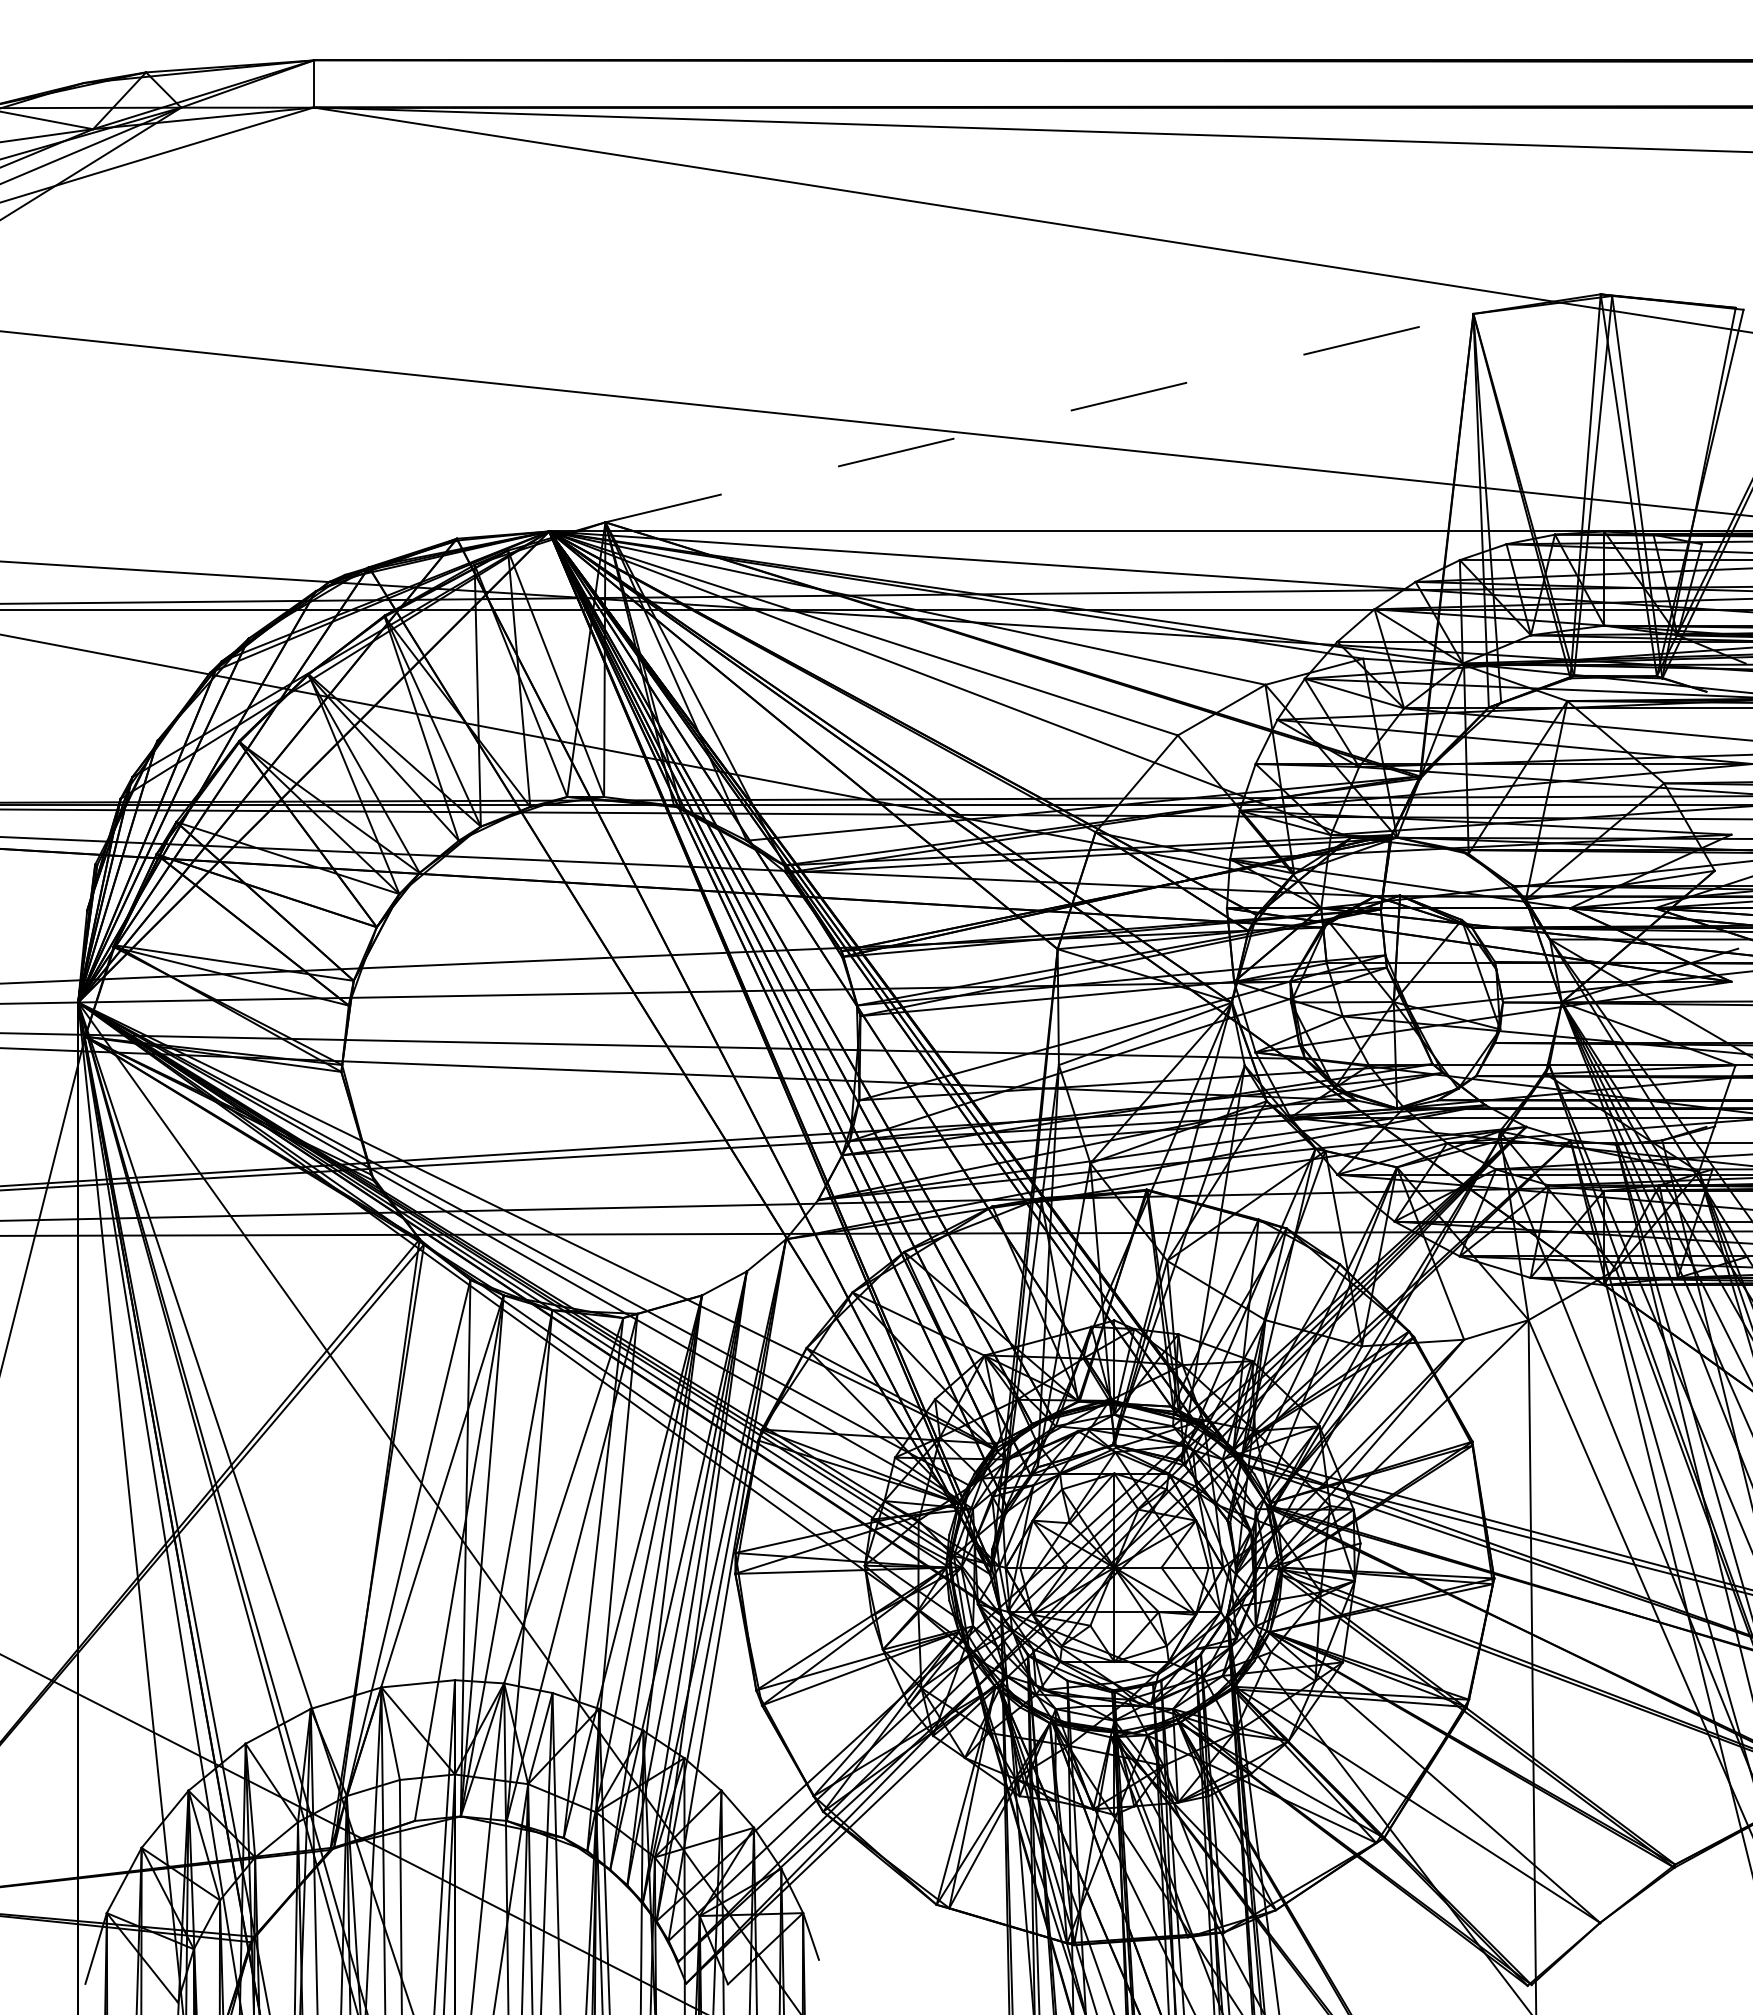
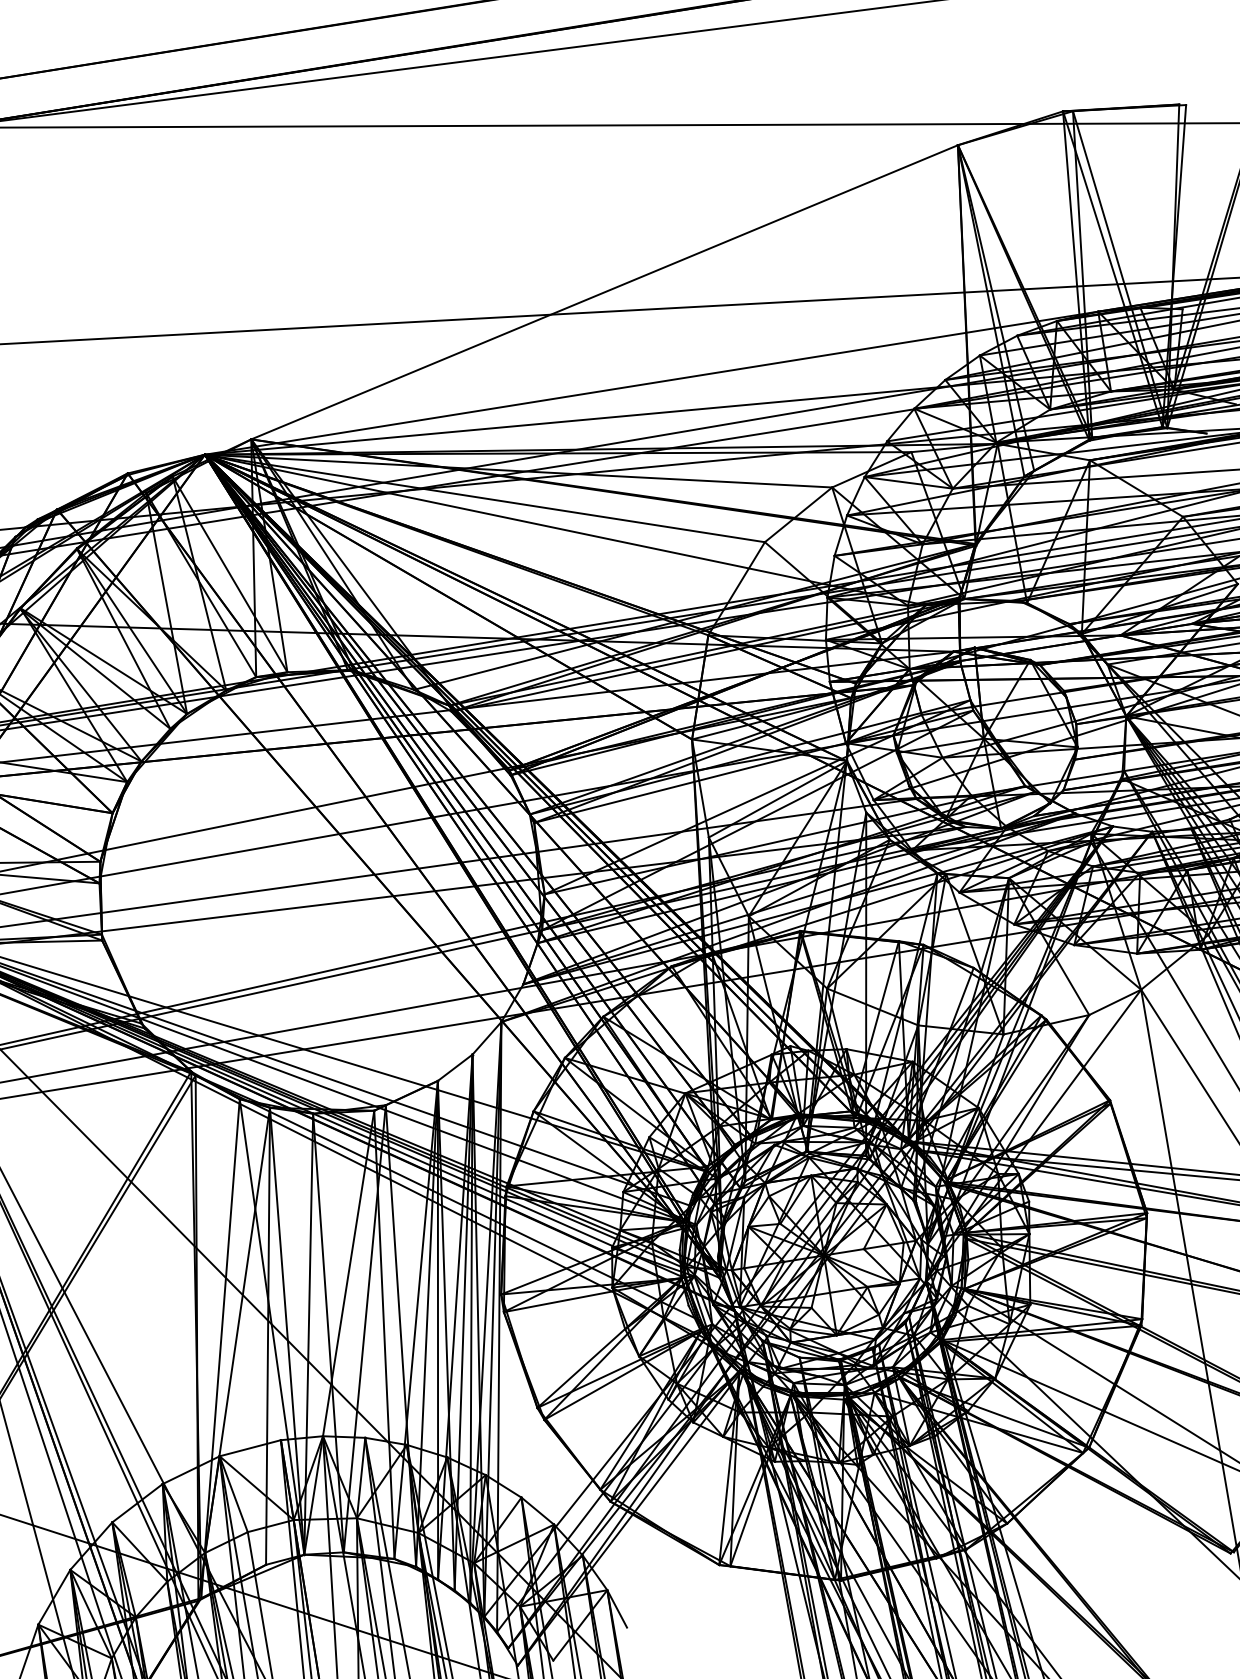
line: (1039, 418) -> (604, 292), dashed -> solid

